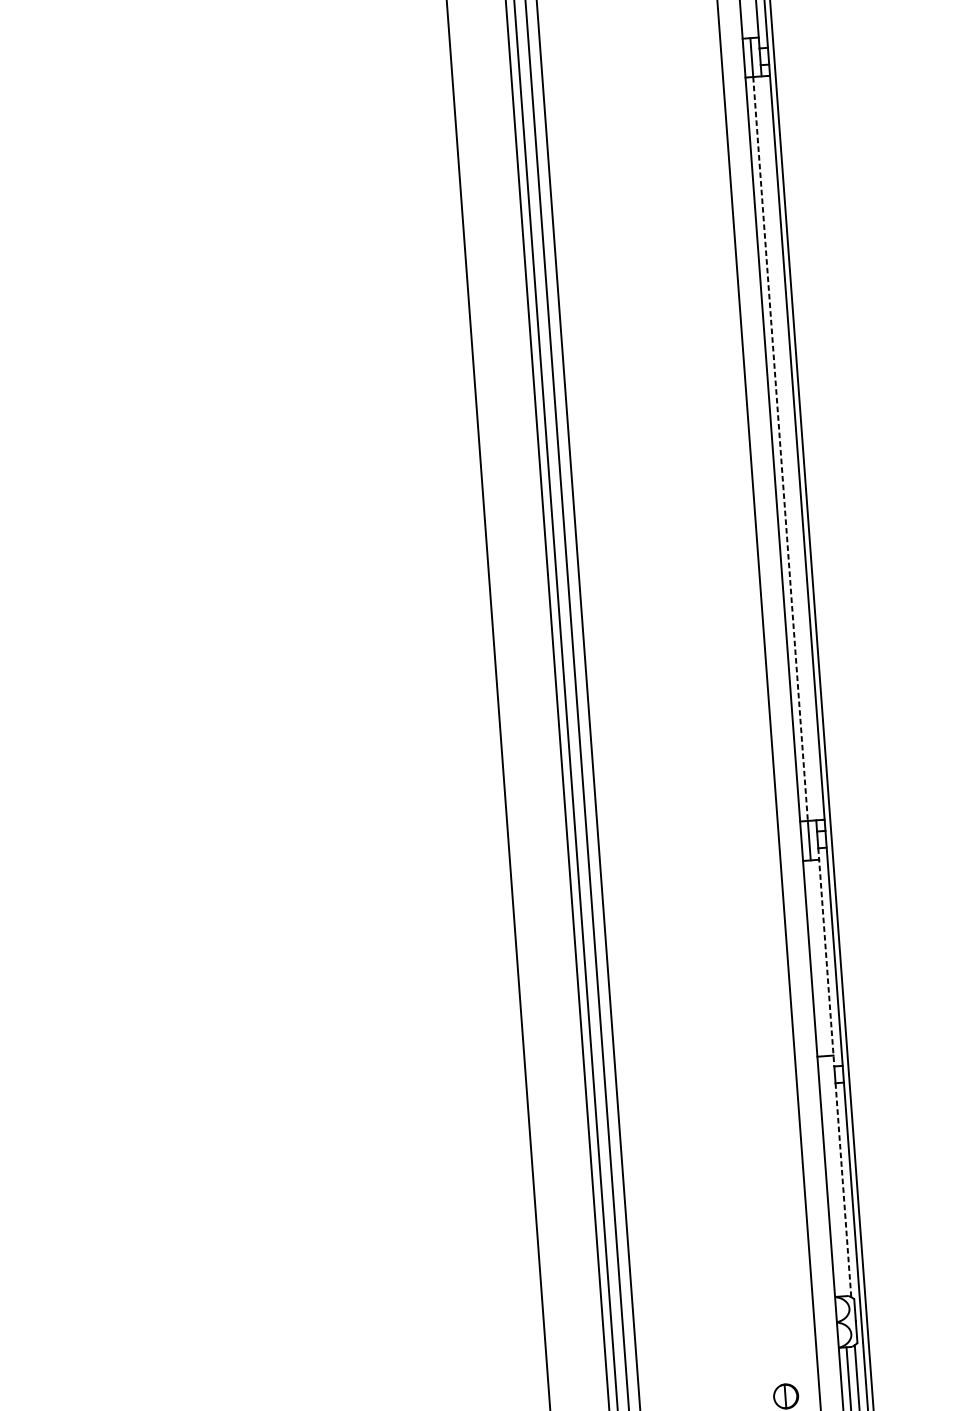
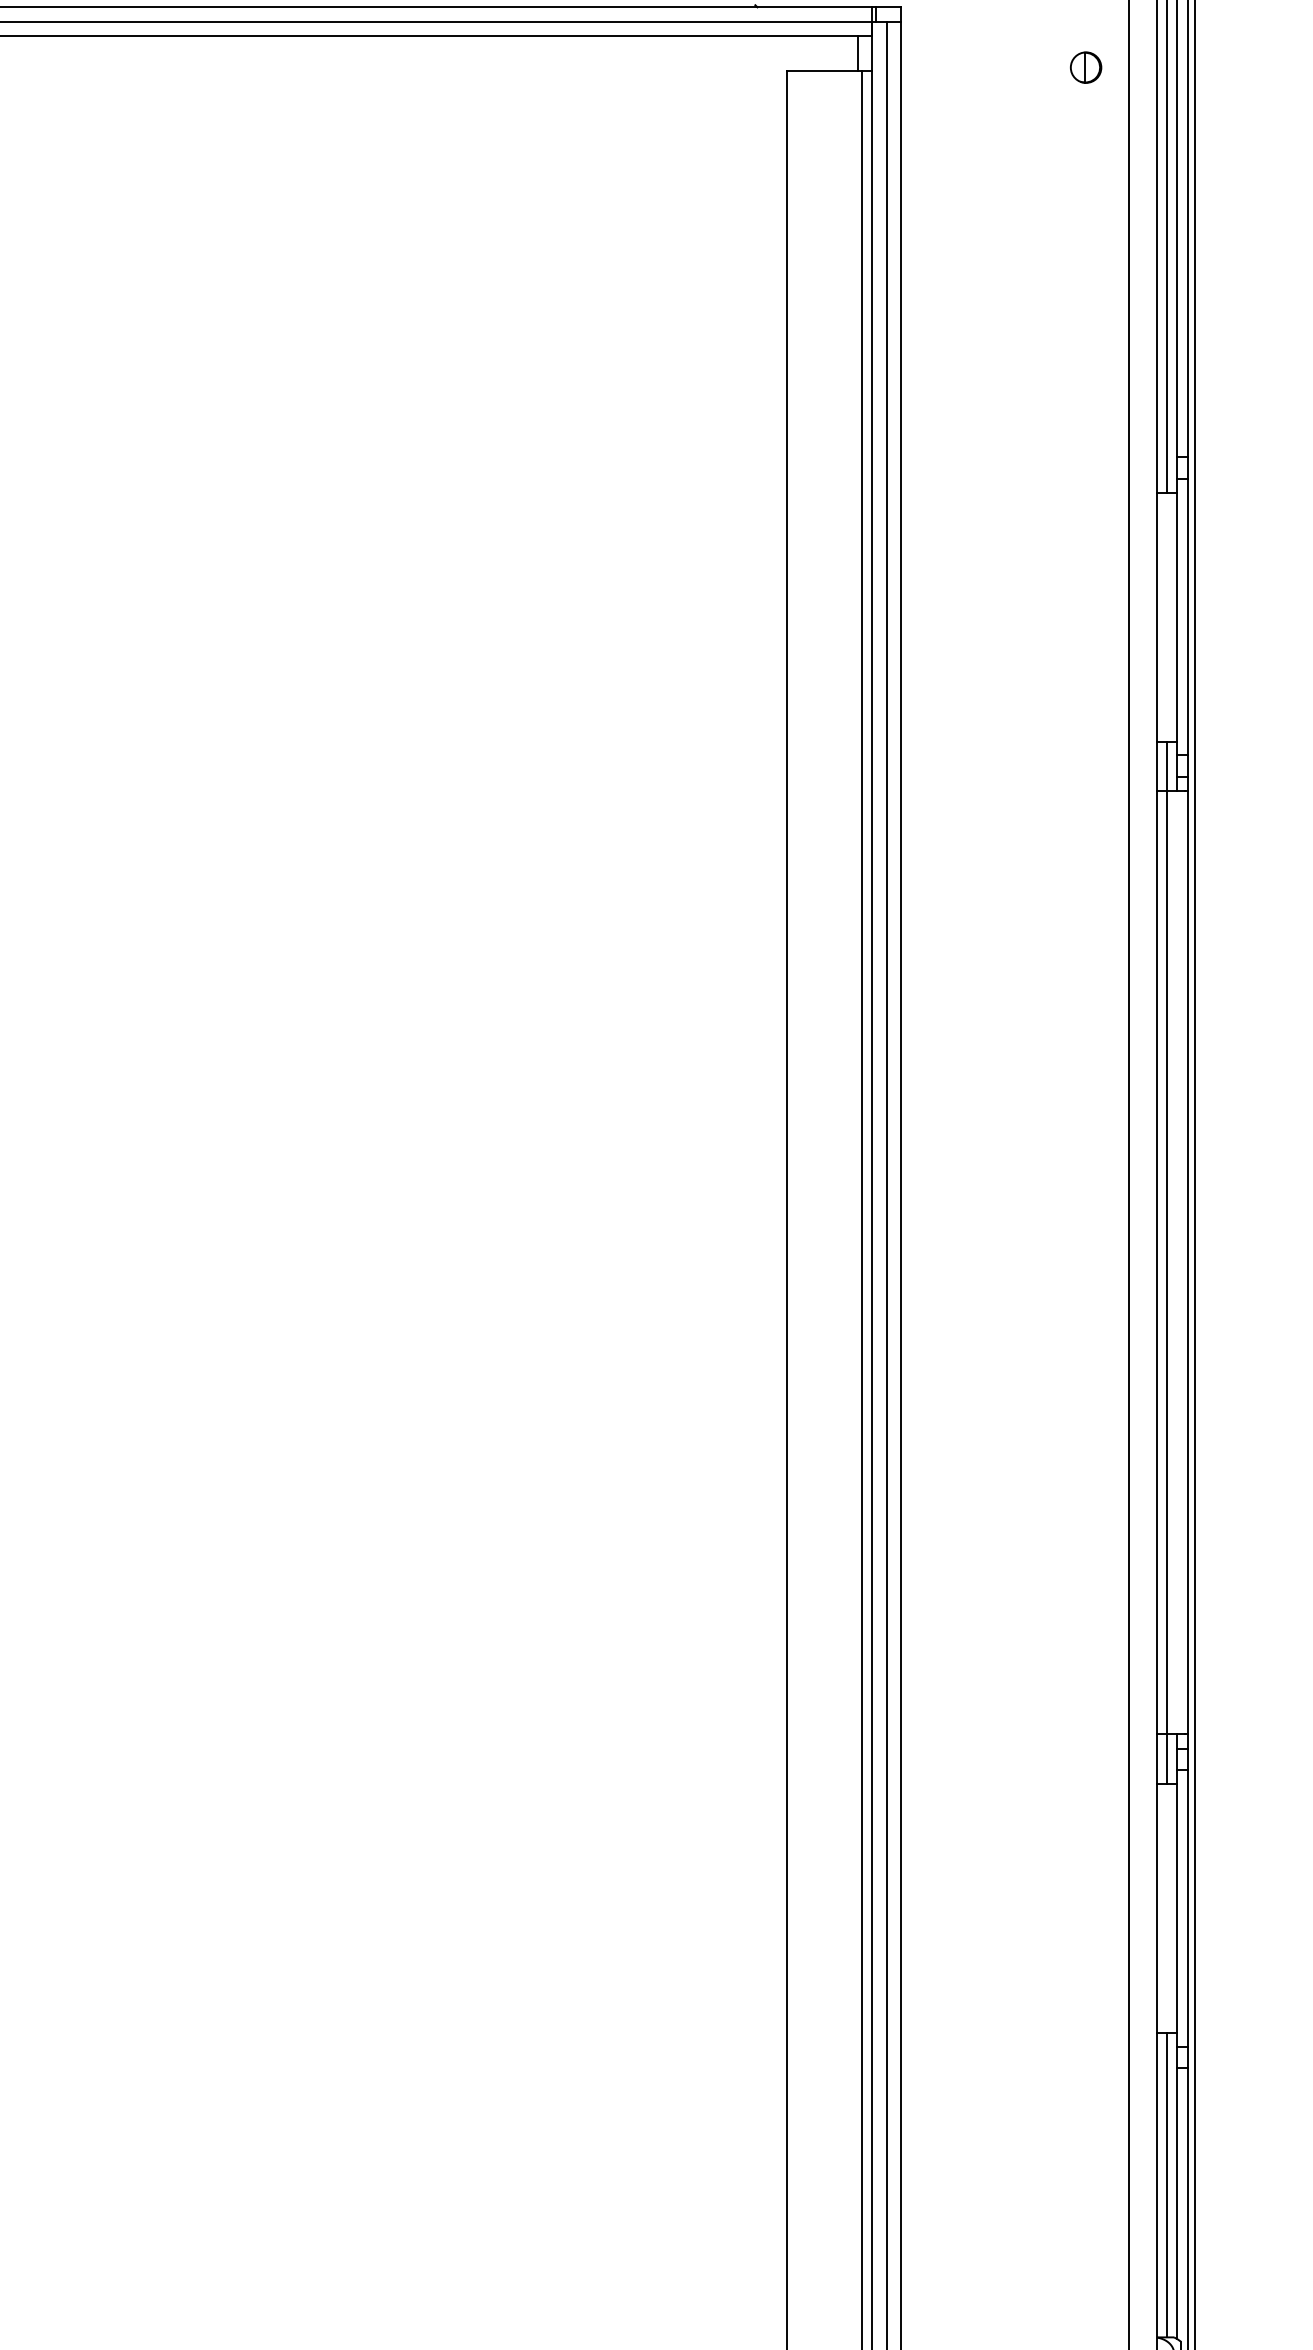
line: (780, 448) -> (1166, 1262), dashed -> solid
line: (826, 957) -> (1177, 1908), dashed -> solid
line: (833, 1175) -> (1166, 2184), added
line: (843, 1190) -> (1177, 2203), dashed -> solid

